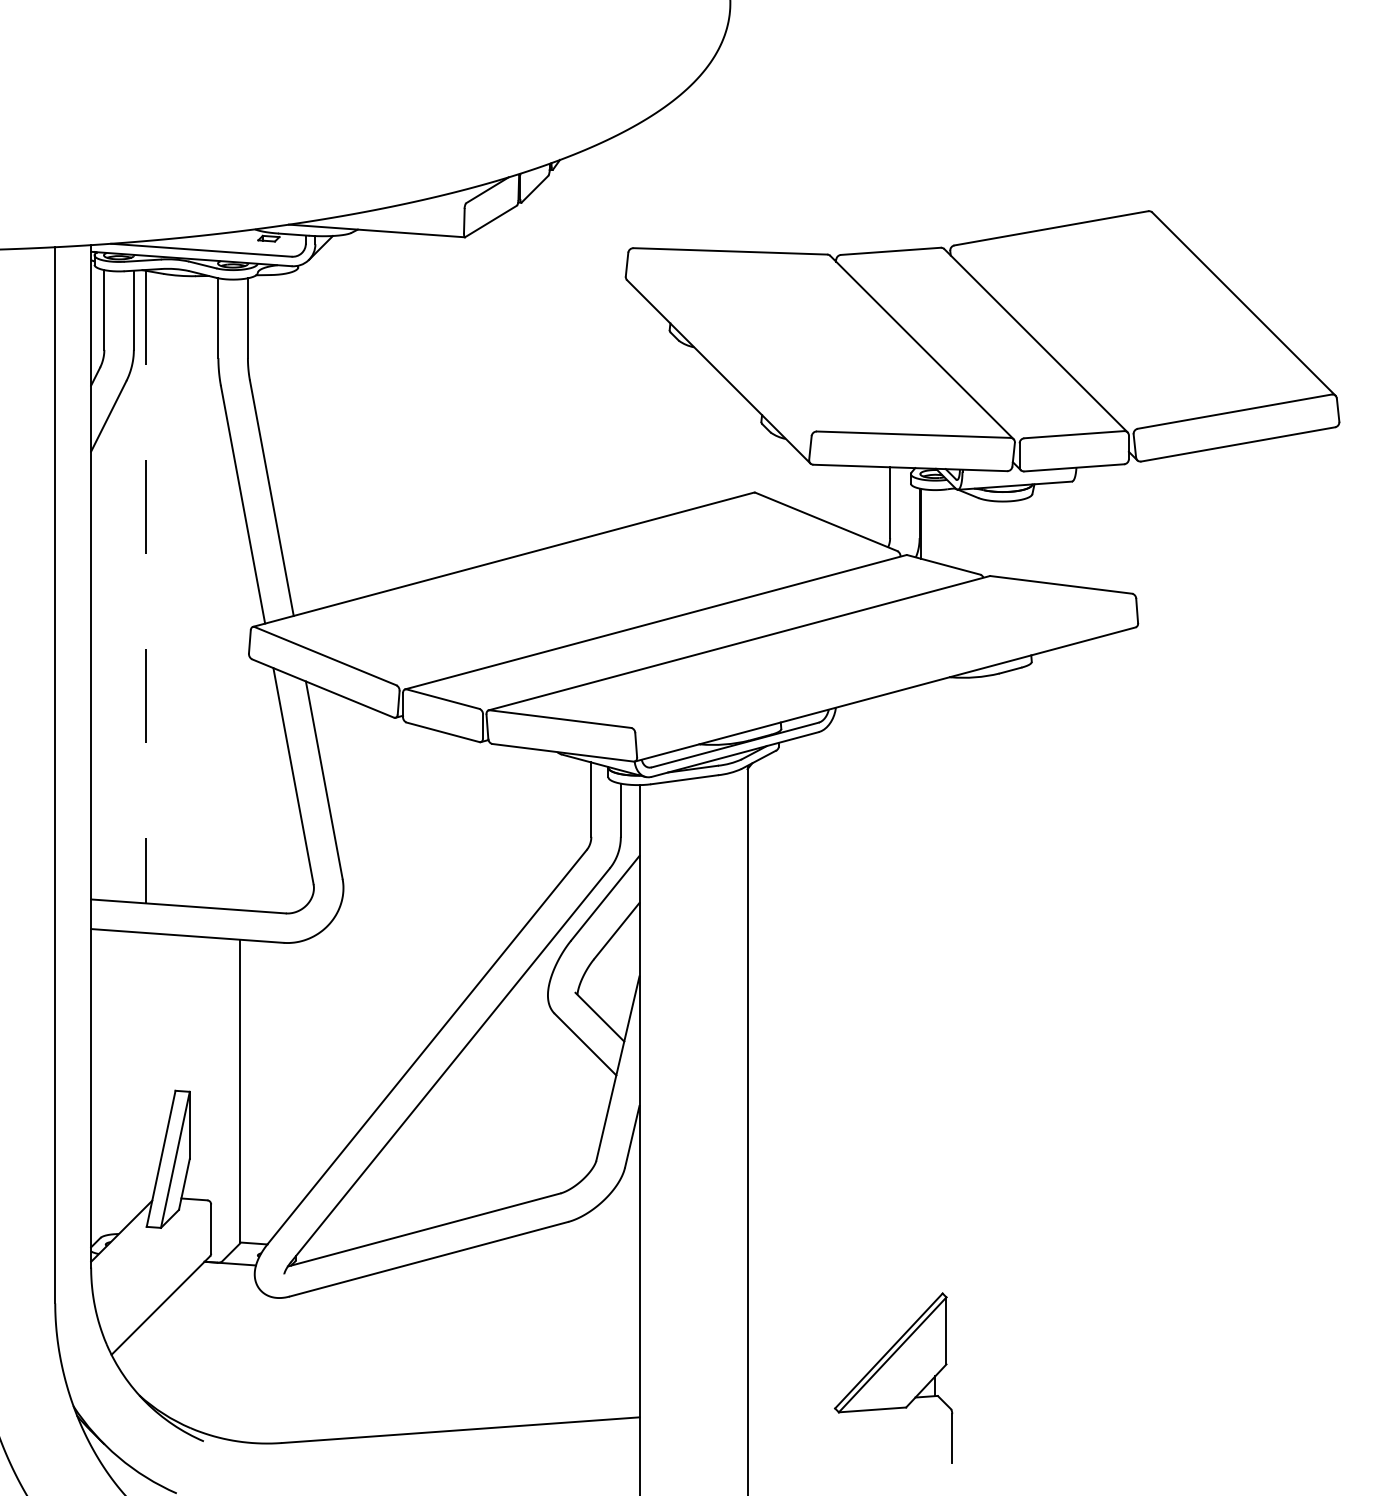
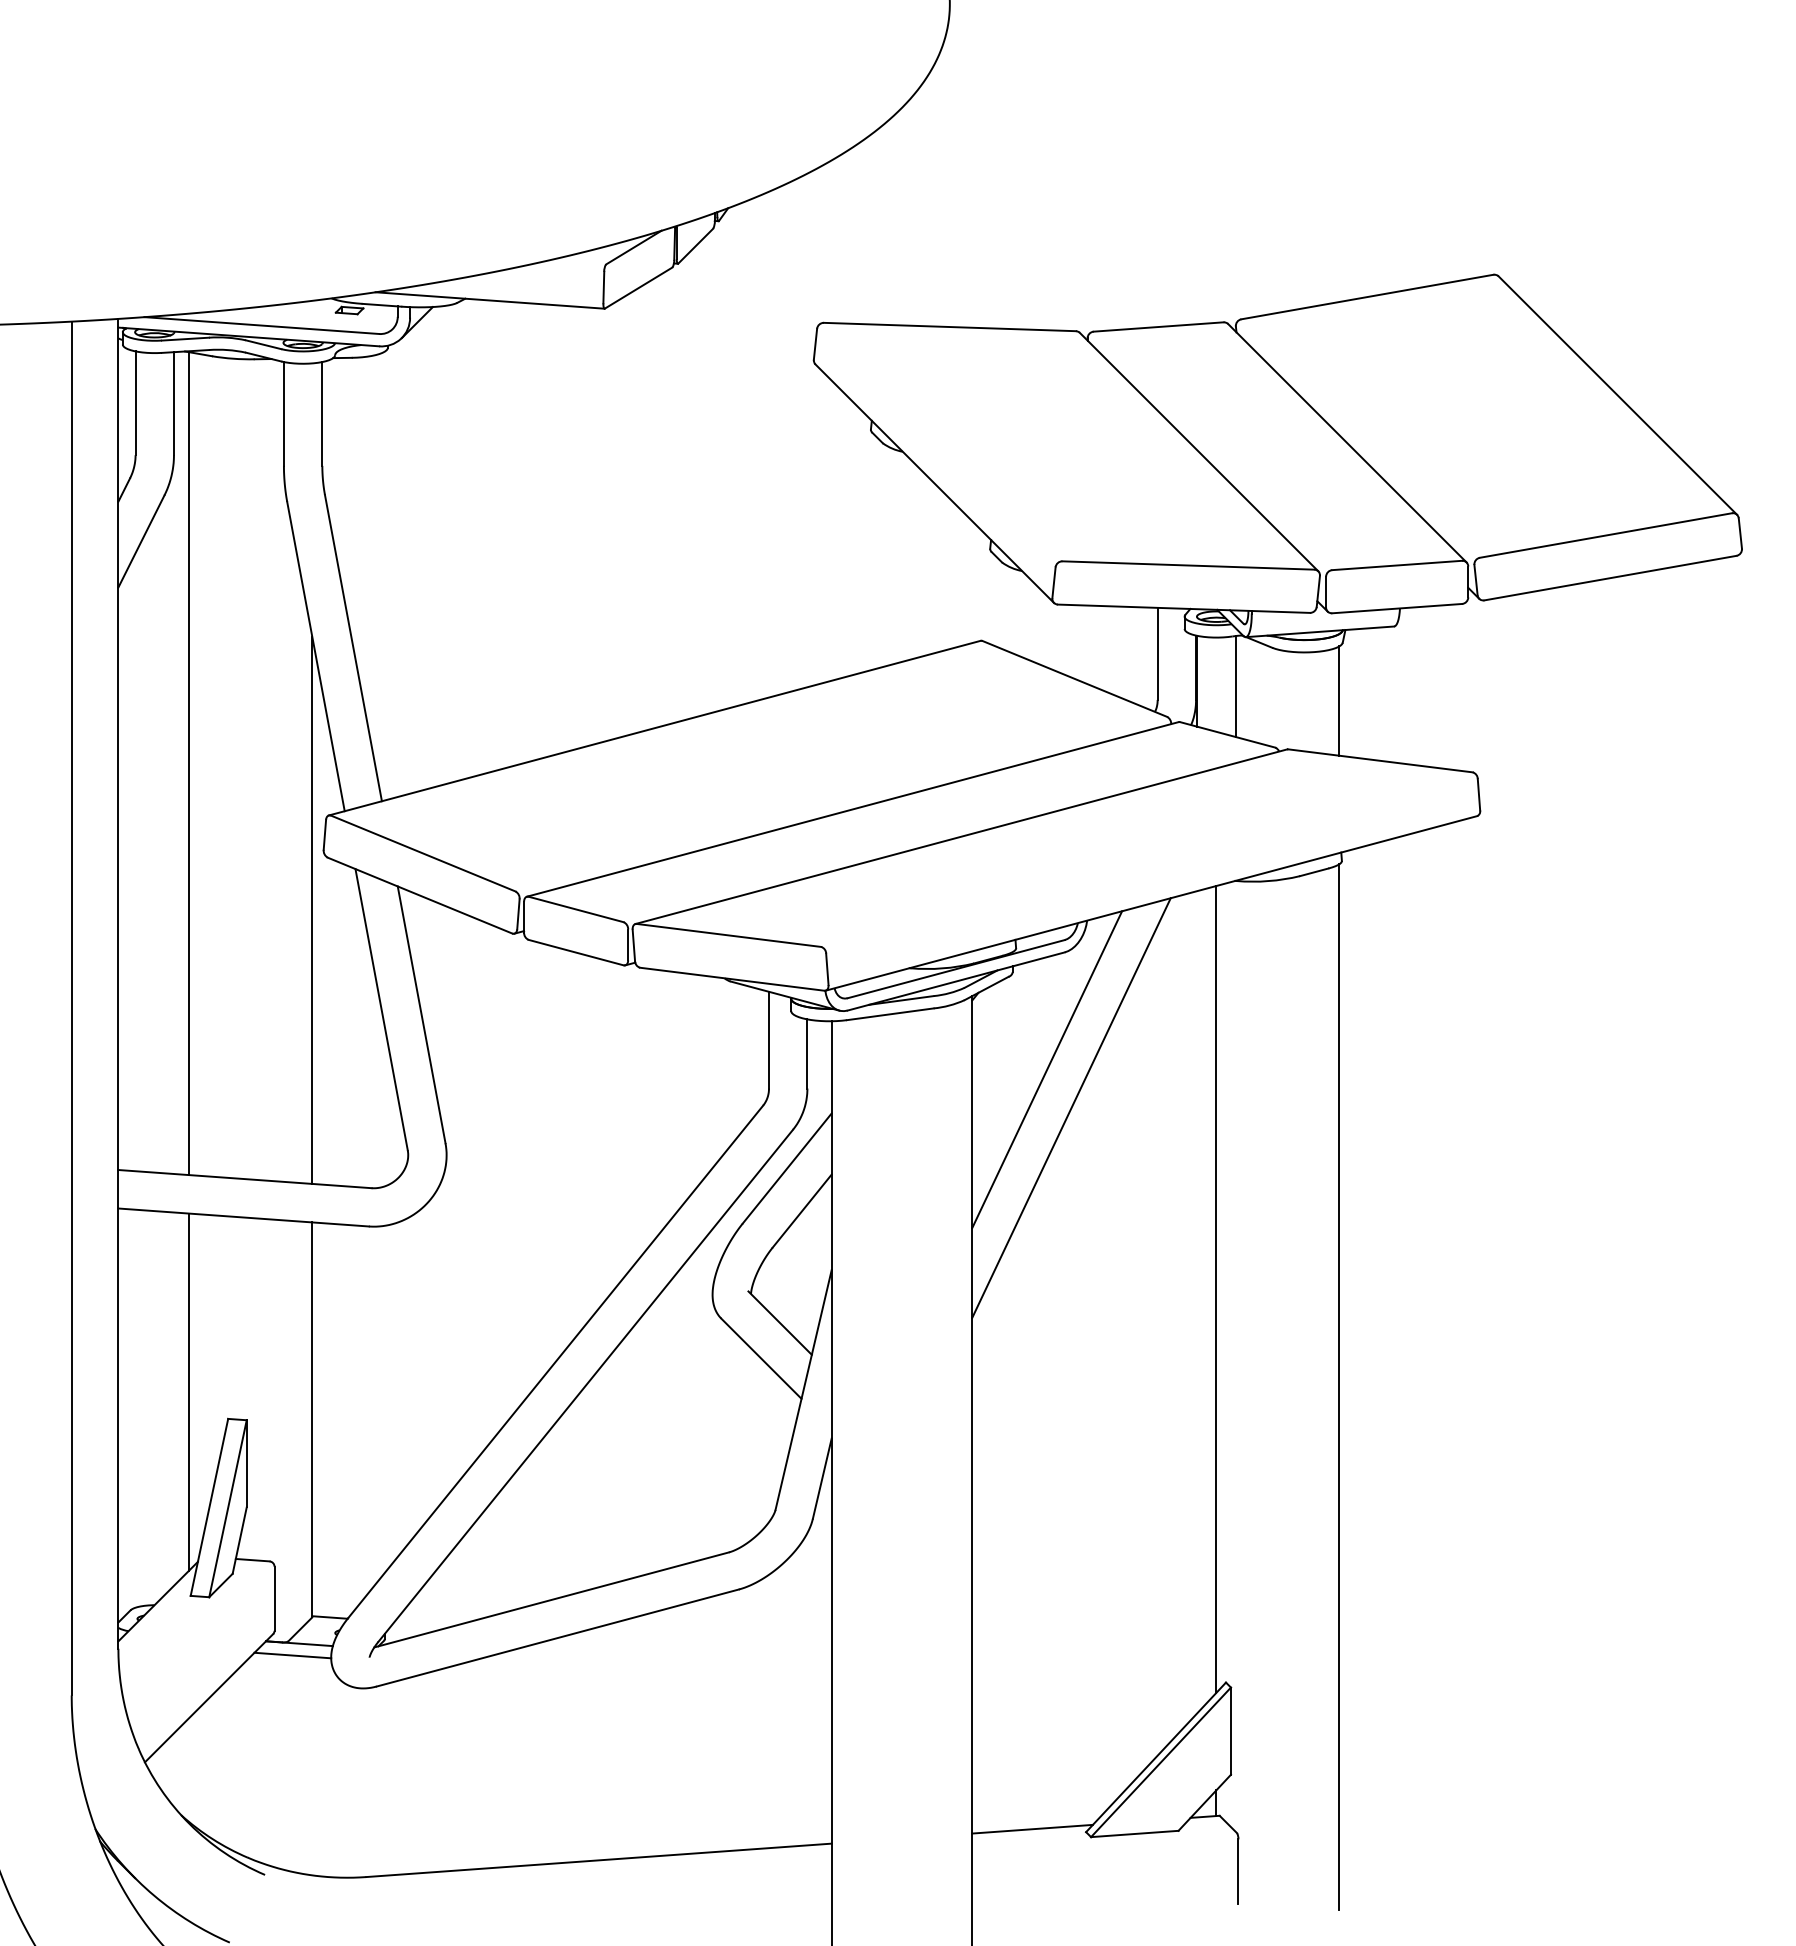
line: (949, 527) -> (1235, 686), added
line: (1029, 538) -> (1339, 700), added
line: (145, 587) -> (189, 764), dashed -> solid
line: (240, 699) -> (312, 909), added
line: (805, 822) -> (1047, 1069), added
line: (823, 851) -> (1071, 1107), added
line: (935, 991) -> (1216, 1289), added
line: (1029, 1065) -> (1339, 1386), added
line: (145, 1069) -> (189, 1391), added
line: (224, 1272) -> (292, 1655), added
line: (793, 1405) -> (1032, 1828), added

